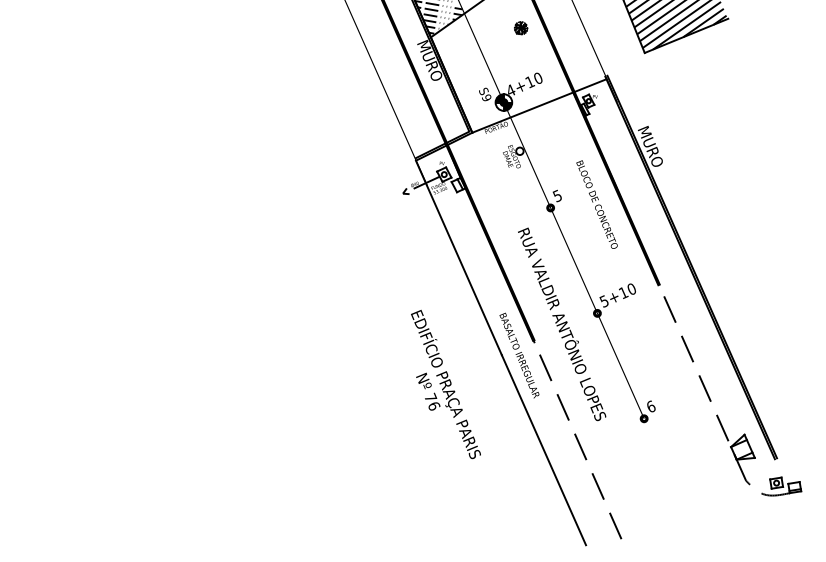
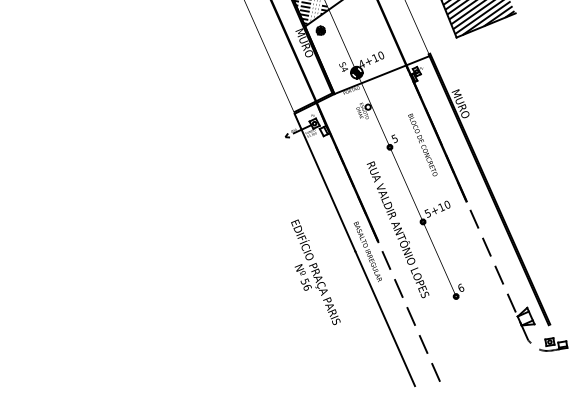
part: (521, 28) -> (321, 30), moved
text: (486, 97) -> (344, 69), S9 -> S4
text: (430, 396) -> (304, 280), 76 -> 56

